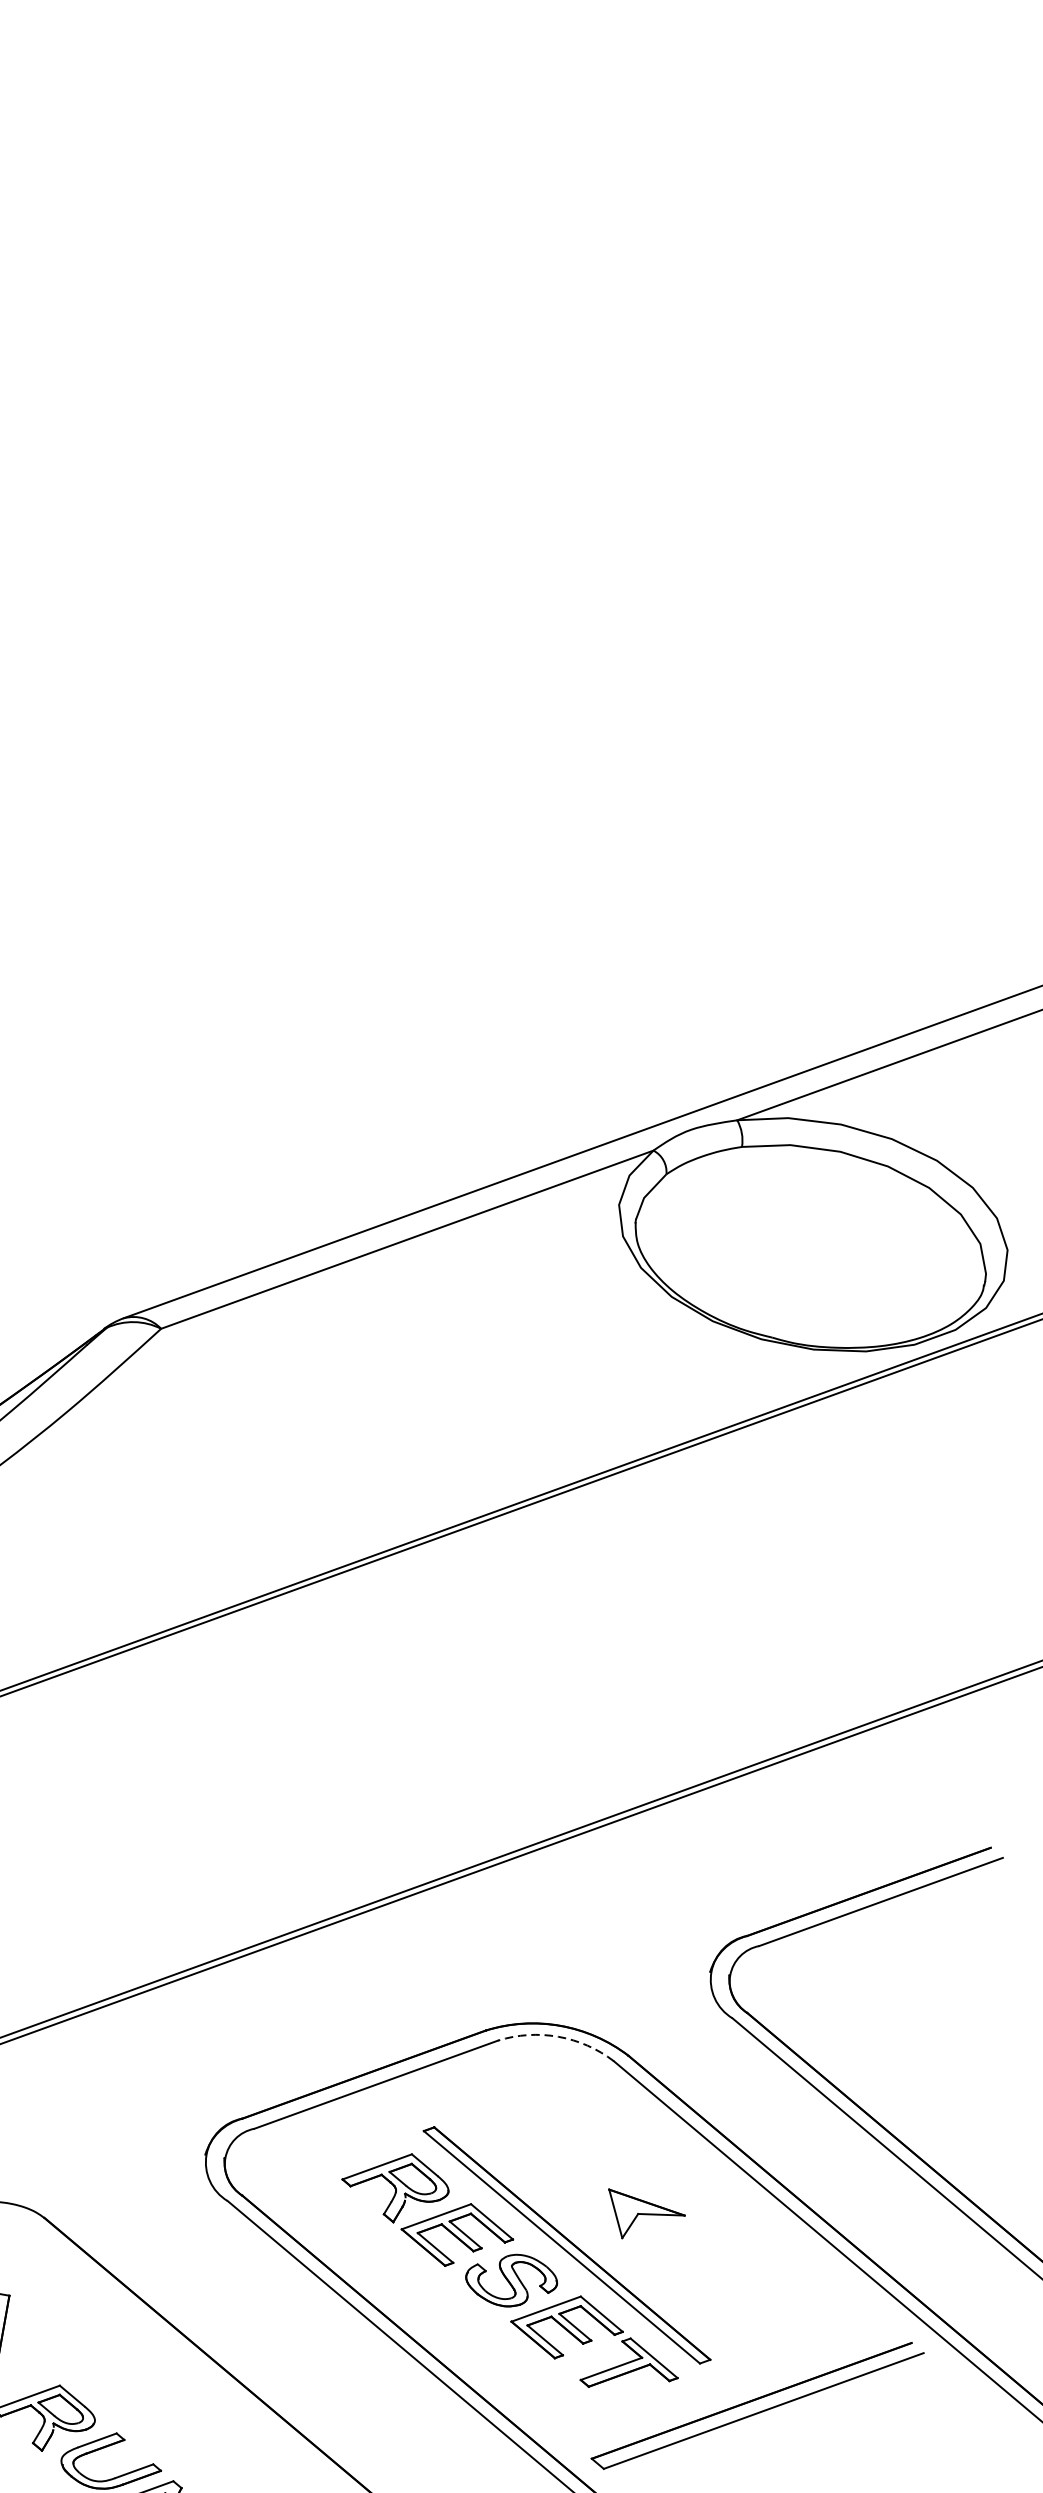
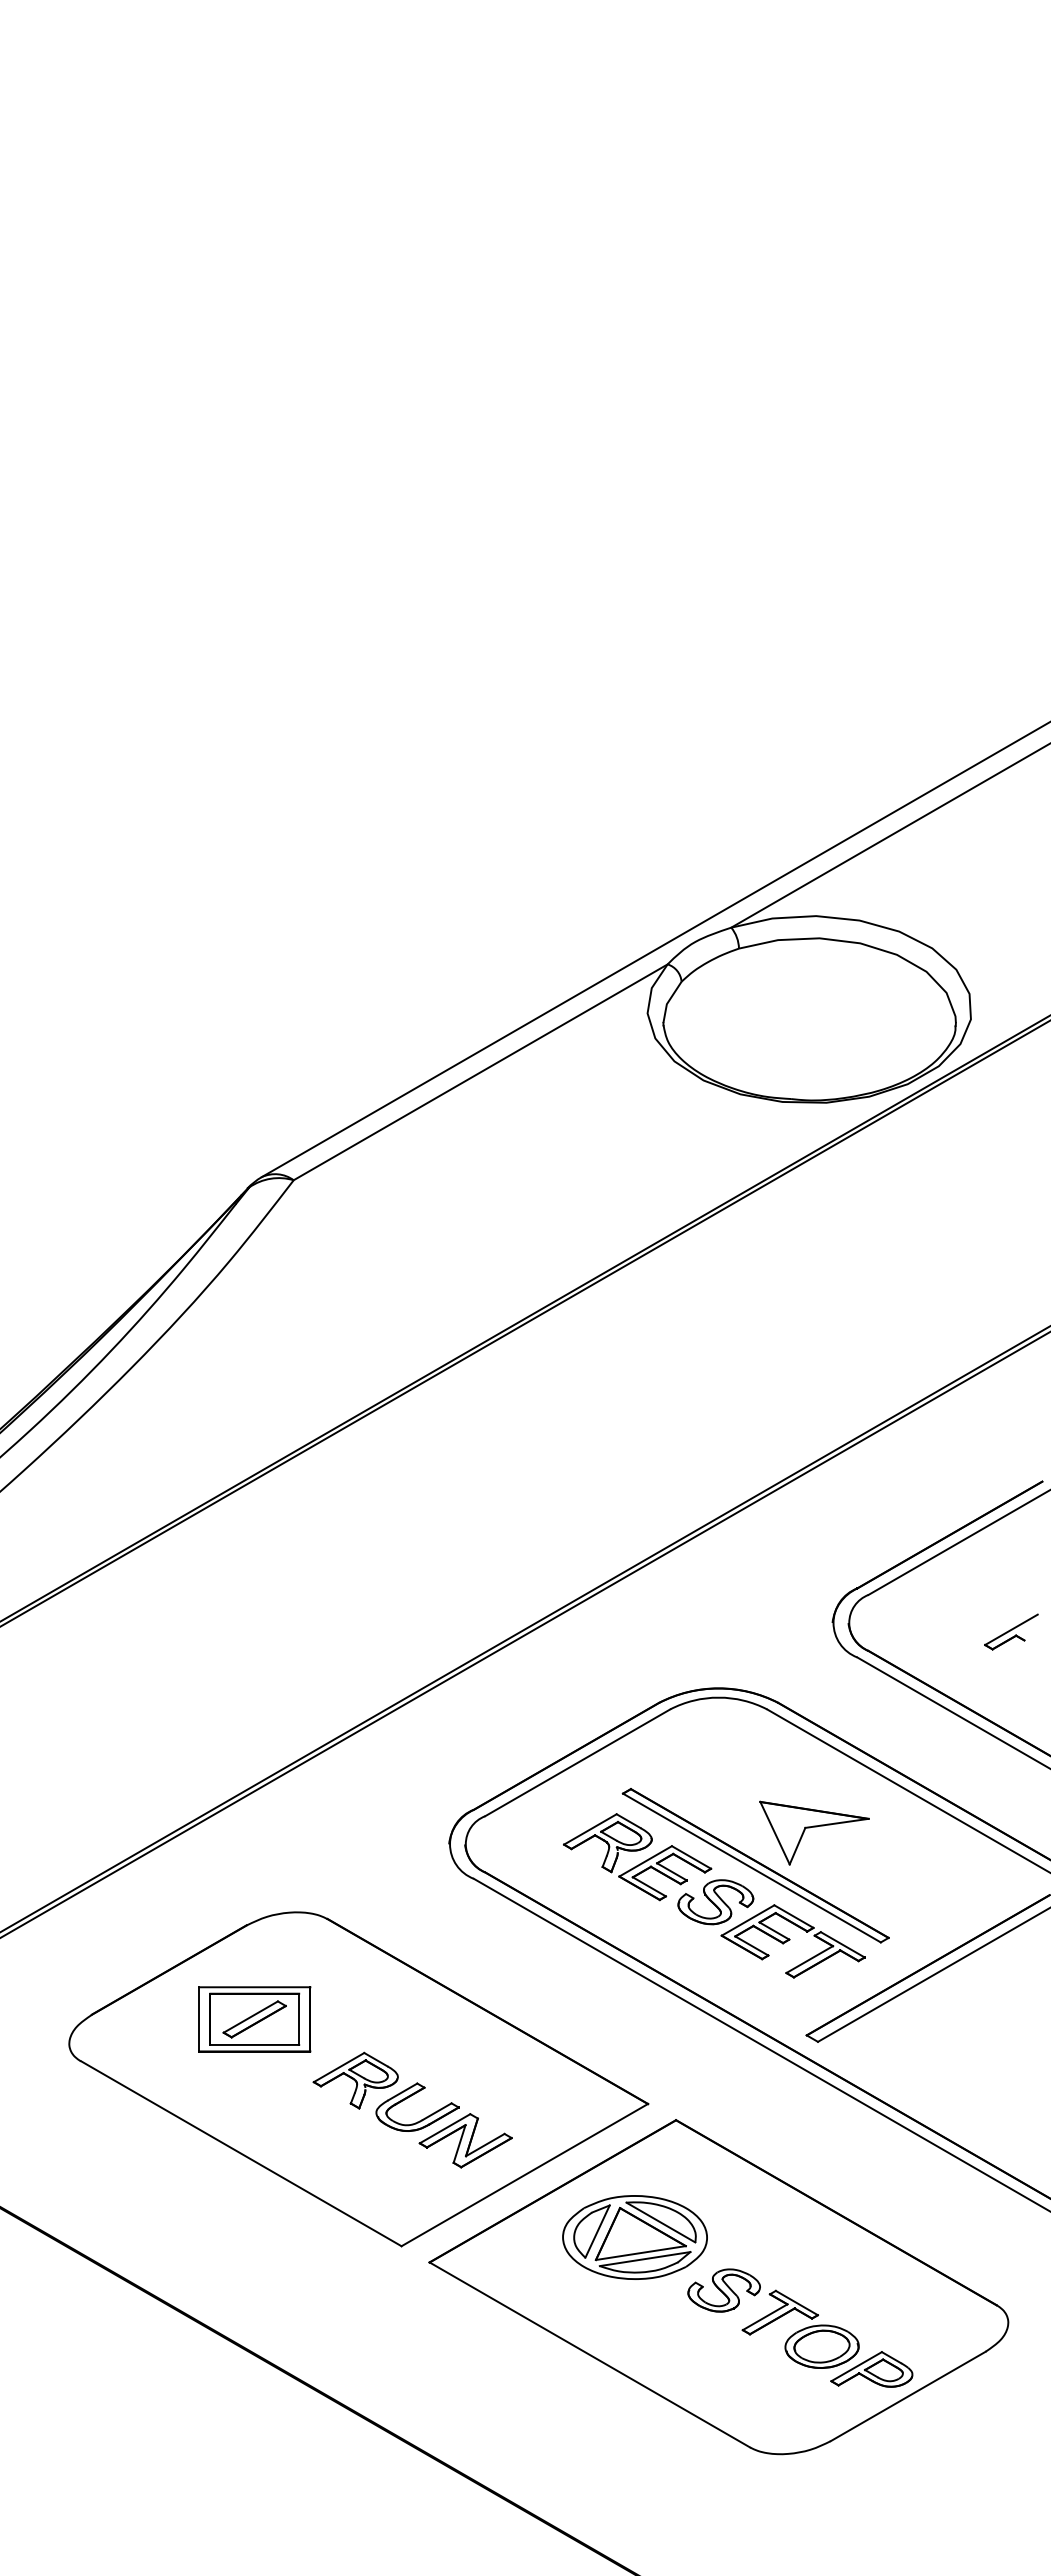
part: (922, 2020) -> (1011, 1631), added
arc: (558, 2036) -> (718, 1697), dashed -> solid
part: (644, 2218) -> (814, 1832), size x1.67

